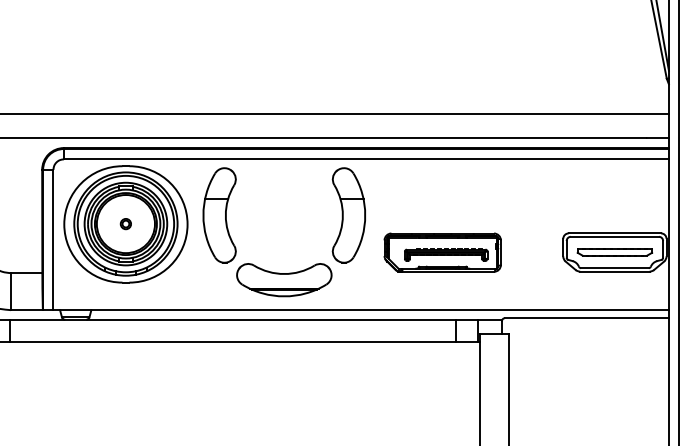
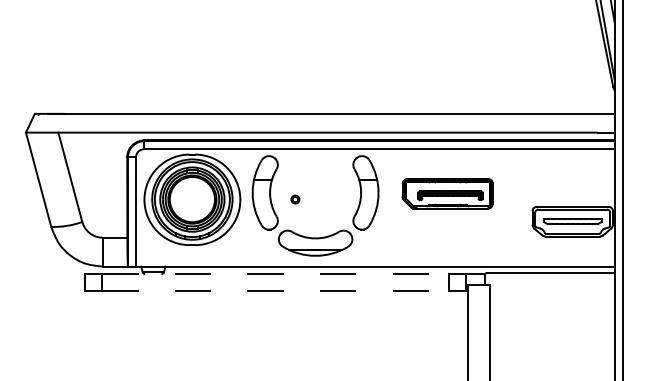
part: (126, 223) -> (295, 199), moved
part: (442, 252) -> (447, 193), moved
line: (234, 320) -> (276, 274), solid -> dashed
line: (234, 342) -> (276, 291), solid -> dashed

